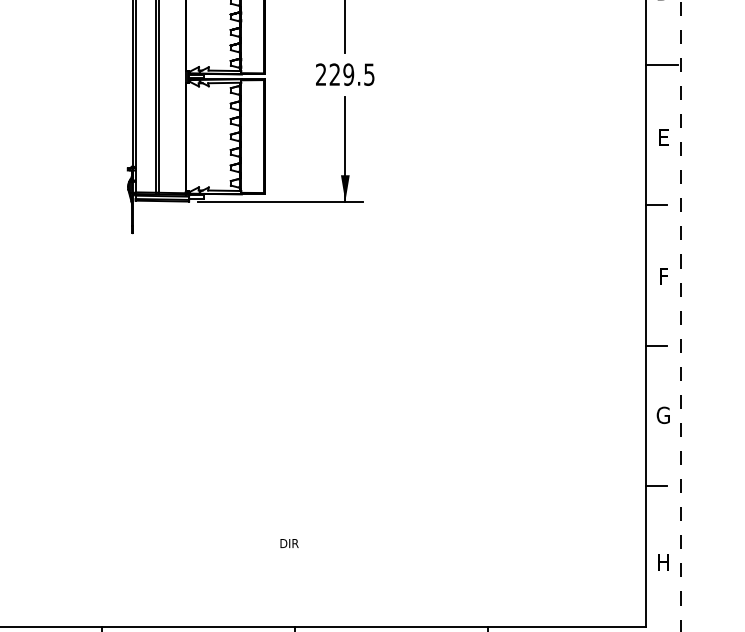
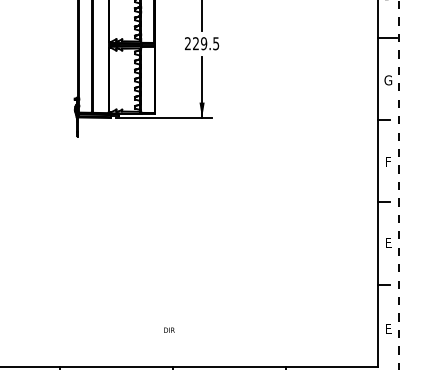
text: (663, 137) -> (388, 80), E -> G
text: (663, 415) -> (388, 243), G -> E
text: (289, 542) -> (169, 329), moved
text: (663, 561) -> (388, 328), H -> E

